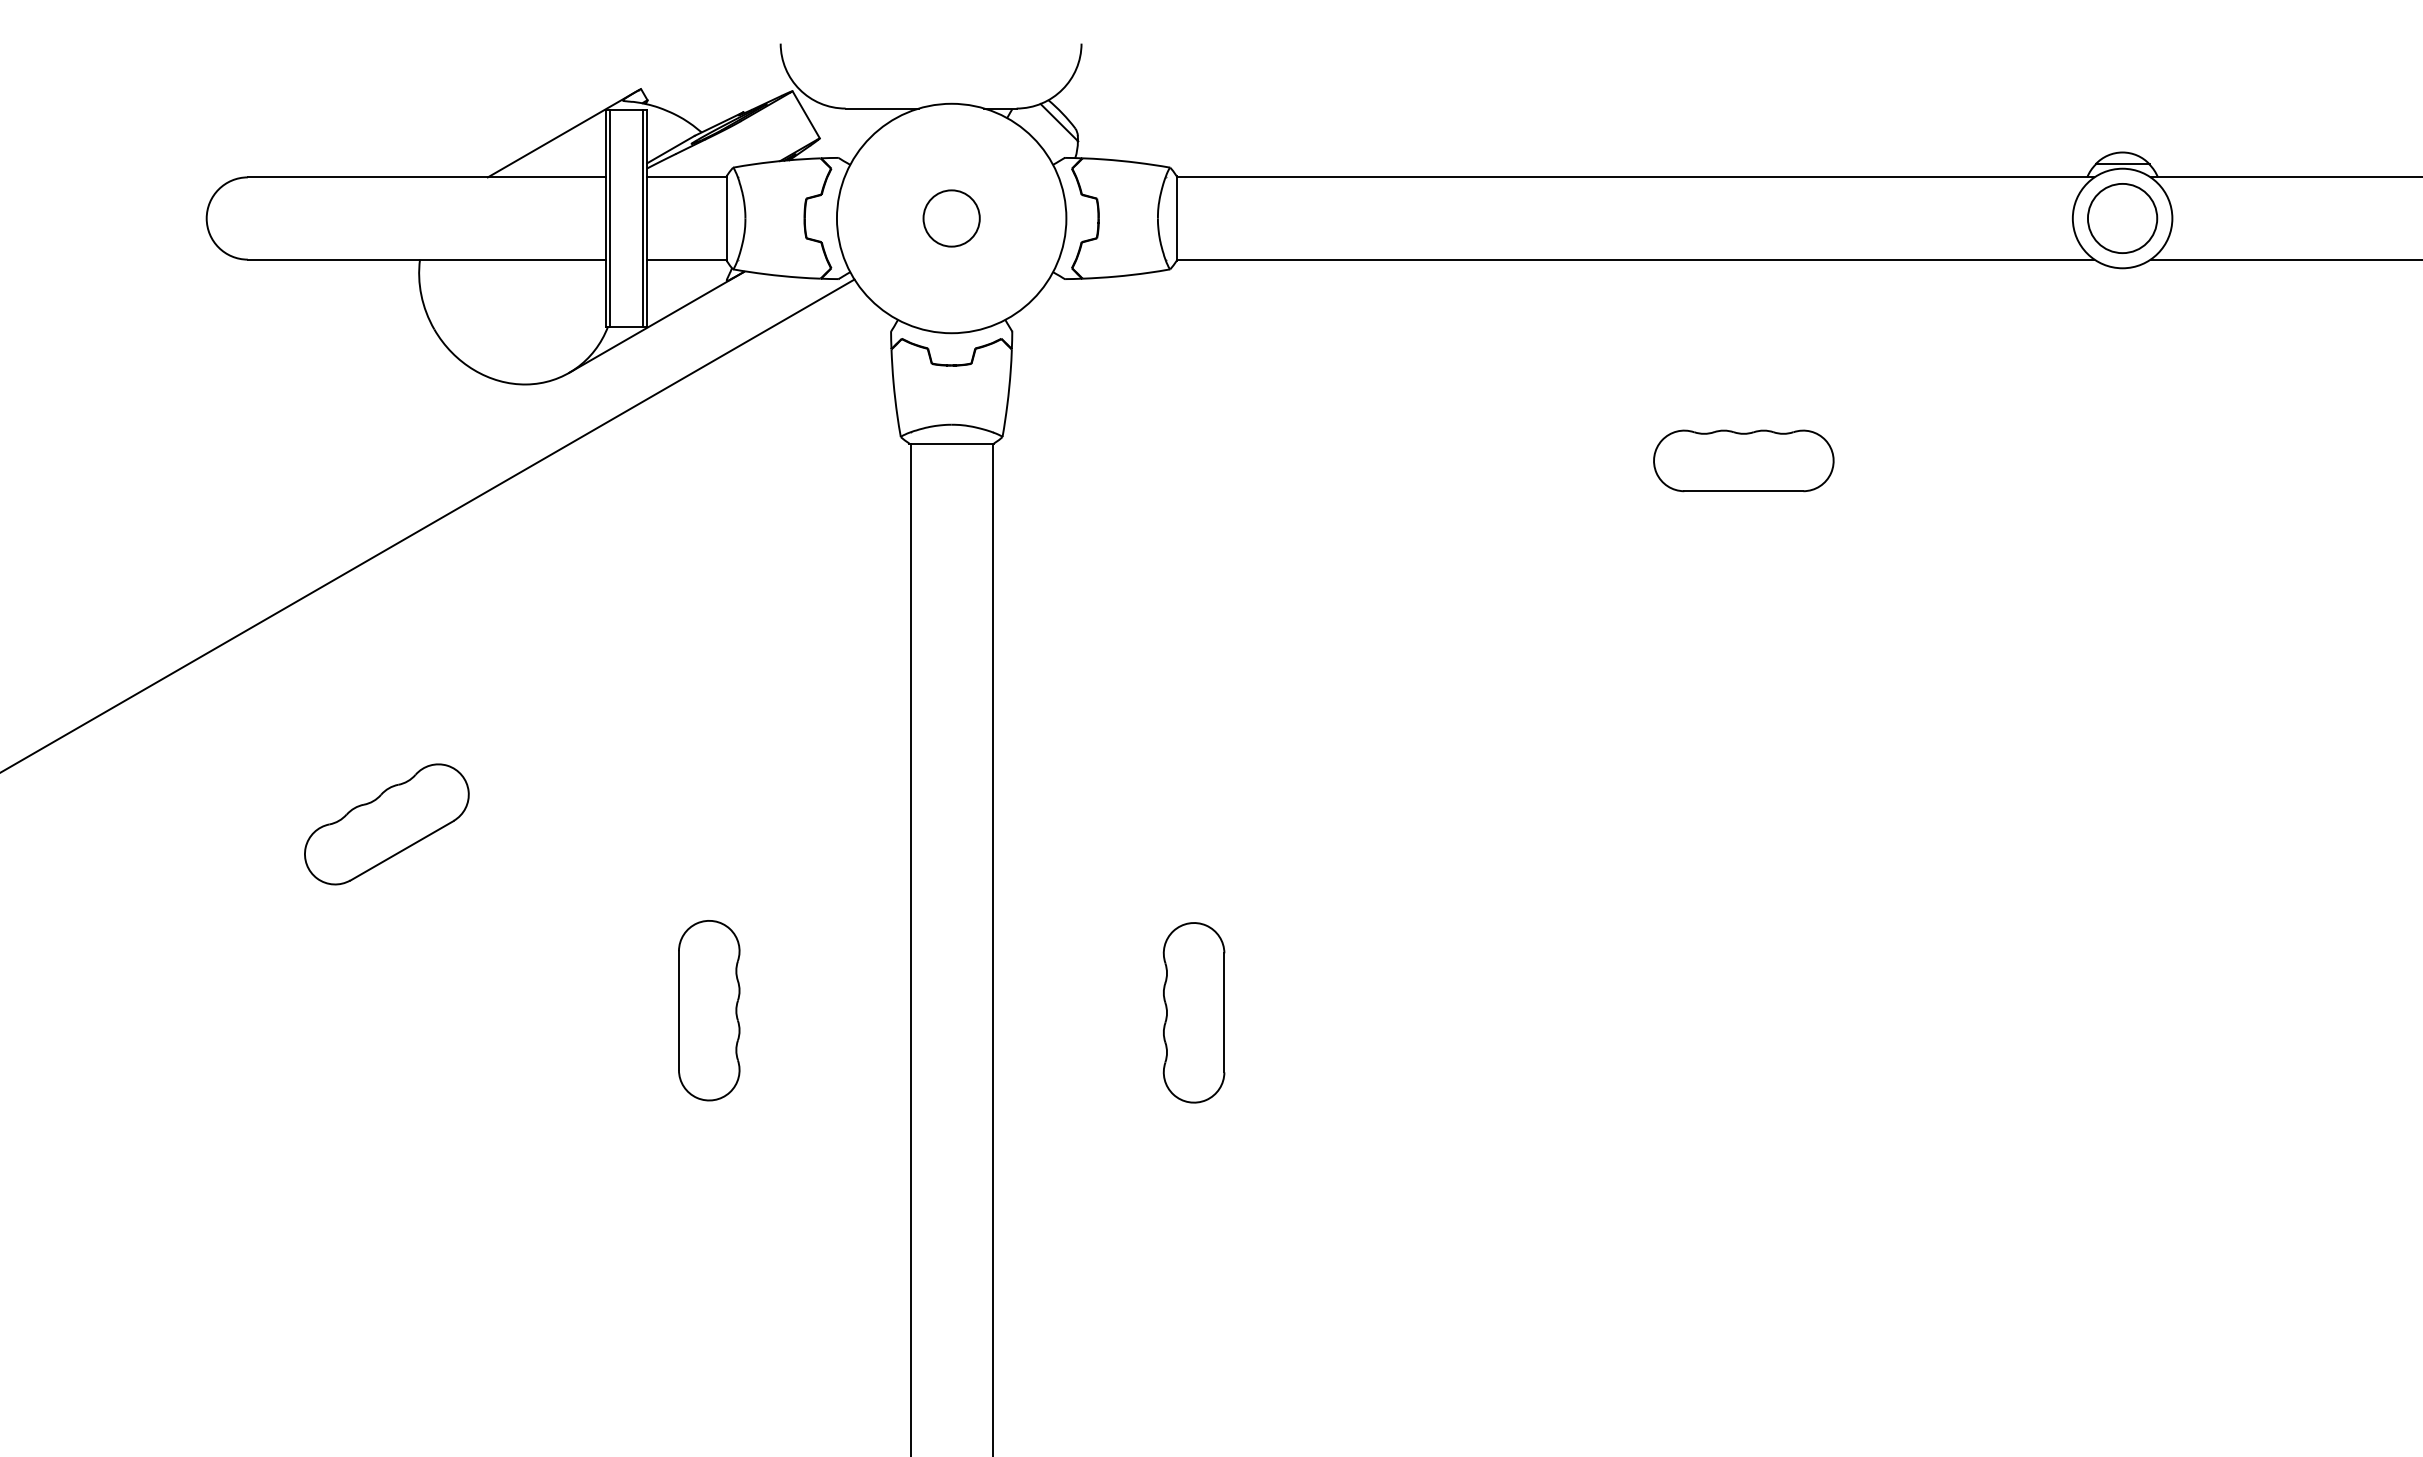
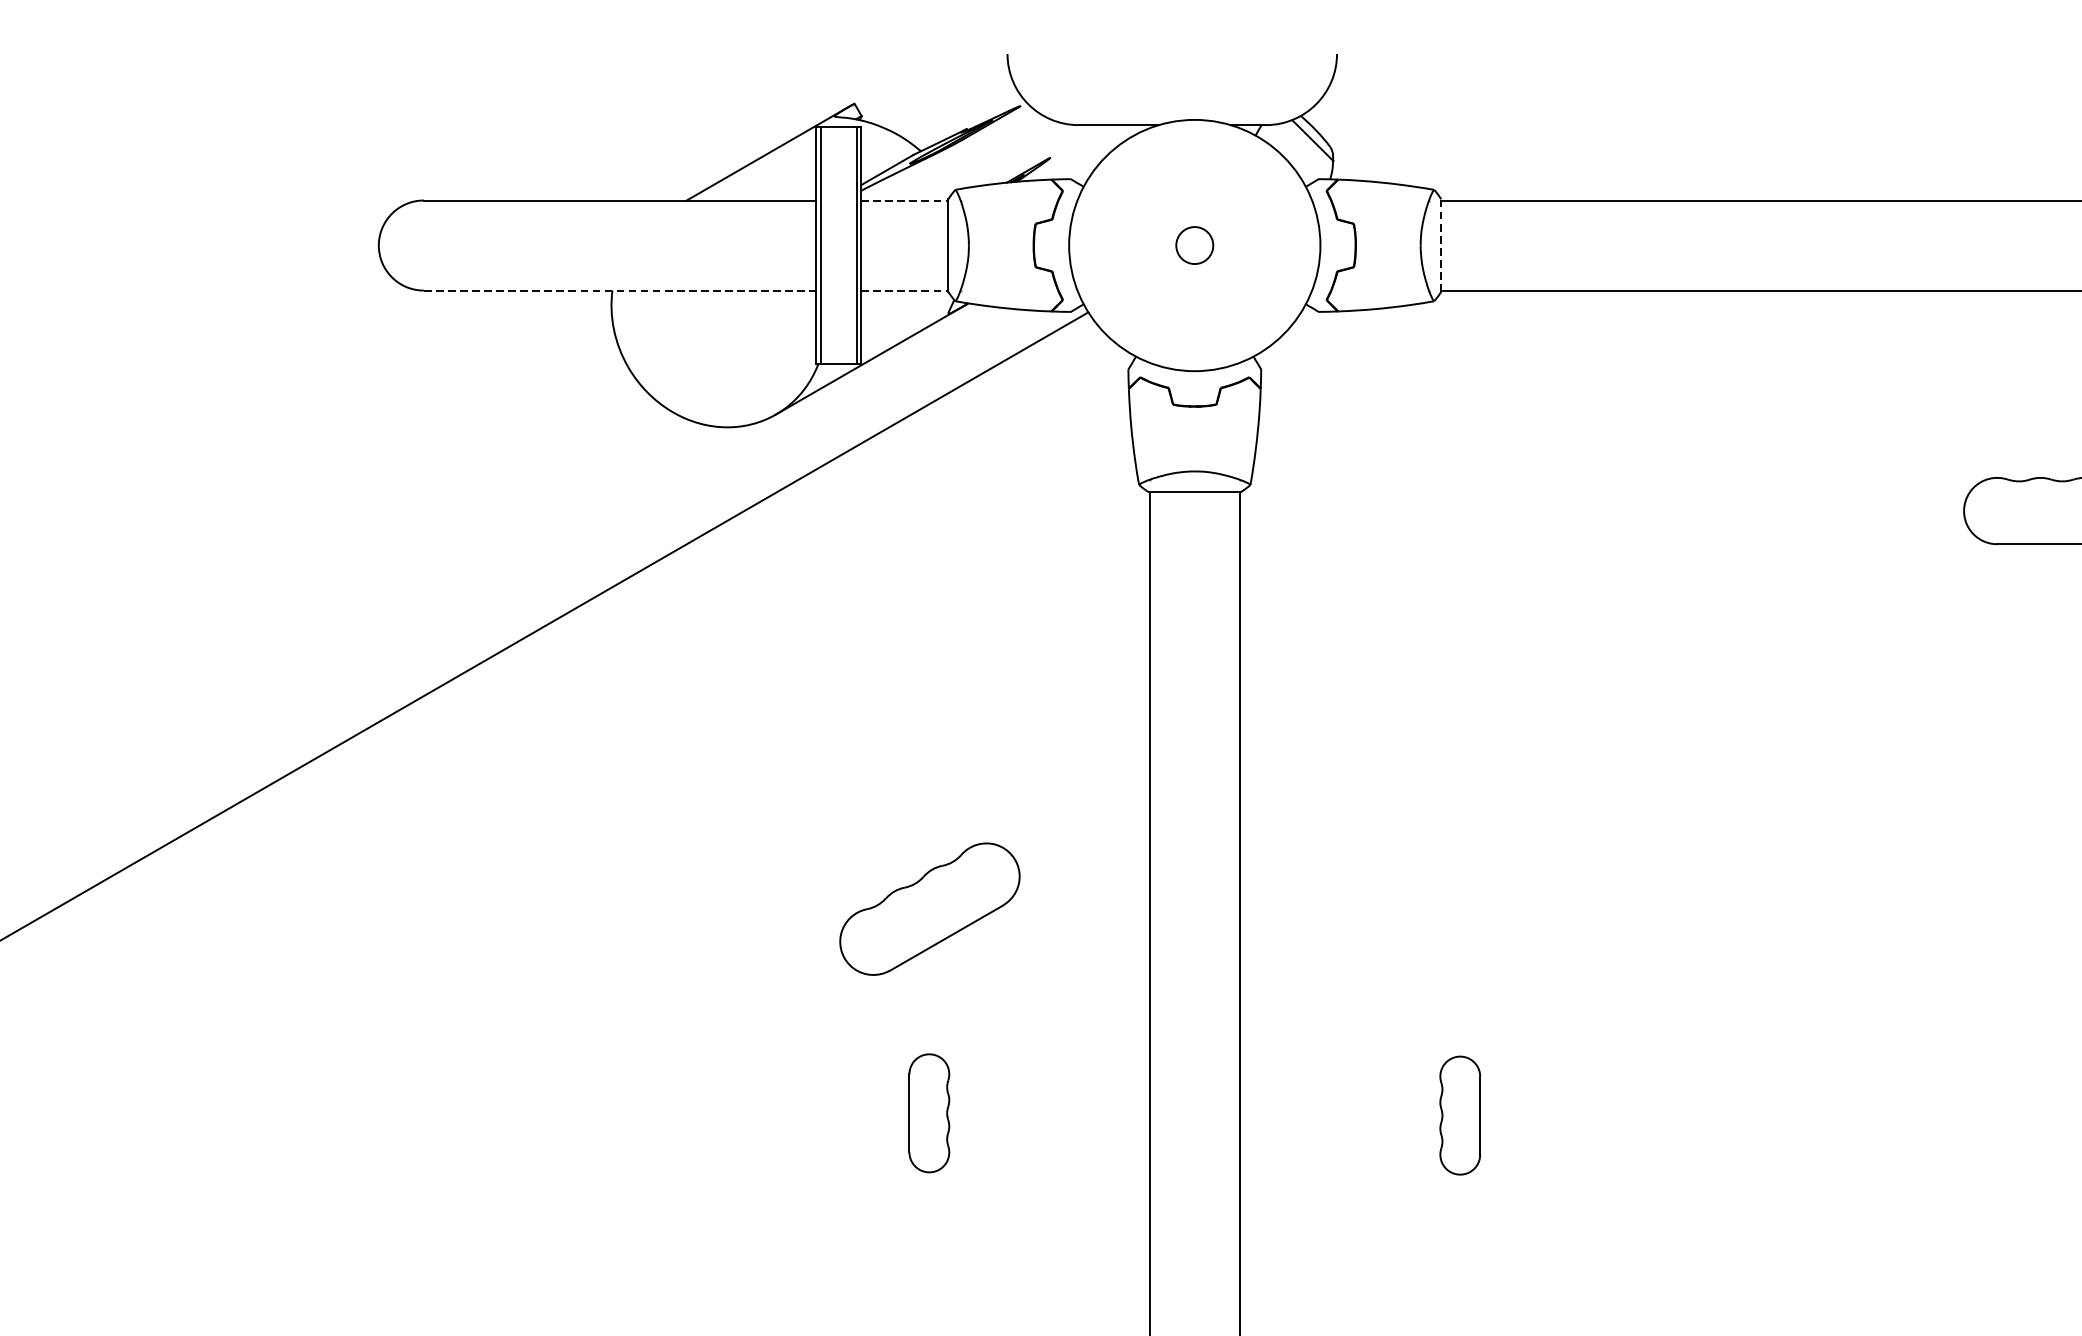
line: (805, 114) -> (1034, 131), removed
line: (686, 177) -> (904, 200), solid -> dashed
circle: (951, 218) -> (1194, 245), size x0.6
line: (1176, 218) -> (1441, 245), solid -> dashed
line: (427, 259) -> (620, 290), solid -> dashed
line: (686, 259) -> (904, 290), solid -> dashed
part: (386, 824) -> (929, 909), moved
part: (709, 1010) -> (929, 1113), size x0.6
part: (1193, 1012) -> (1459, 1115), size x0.6

